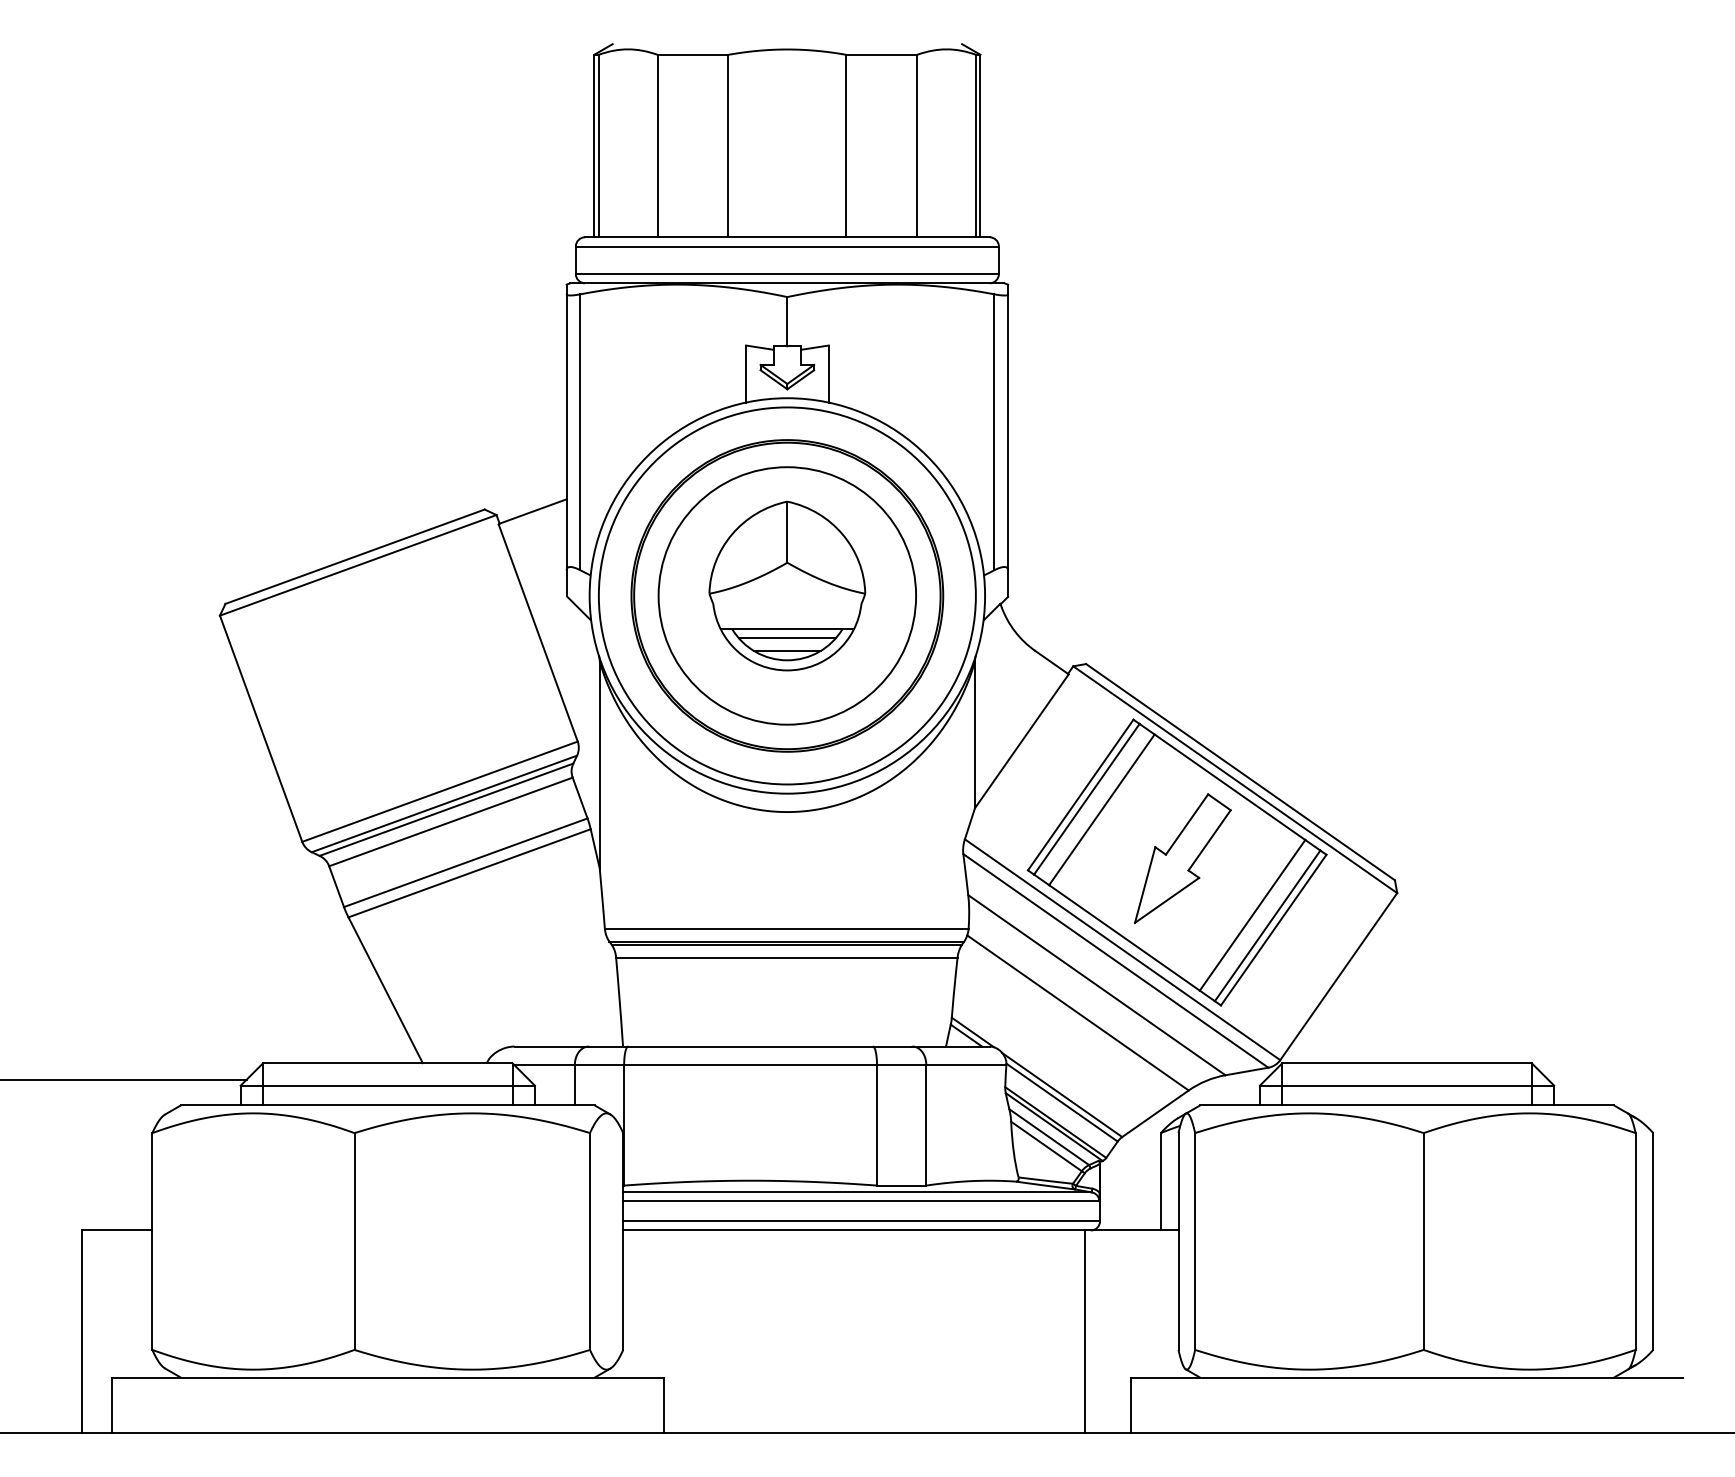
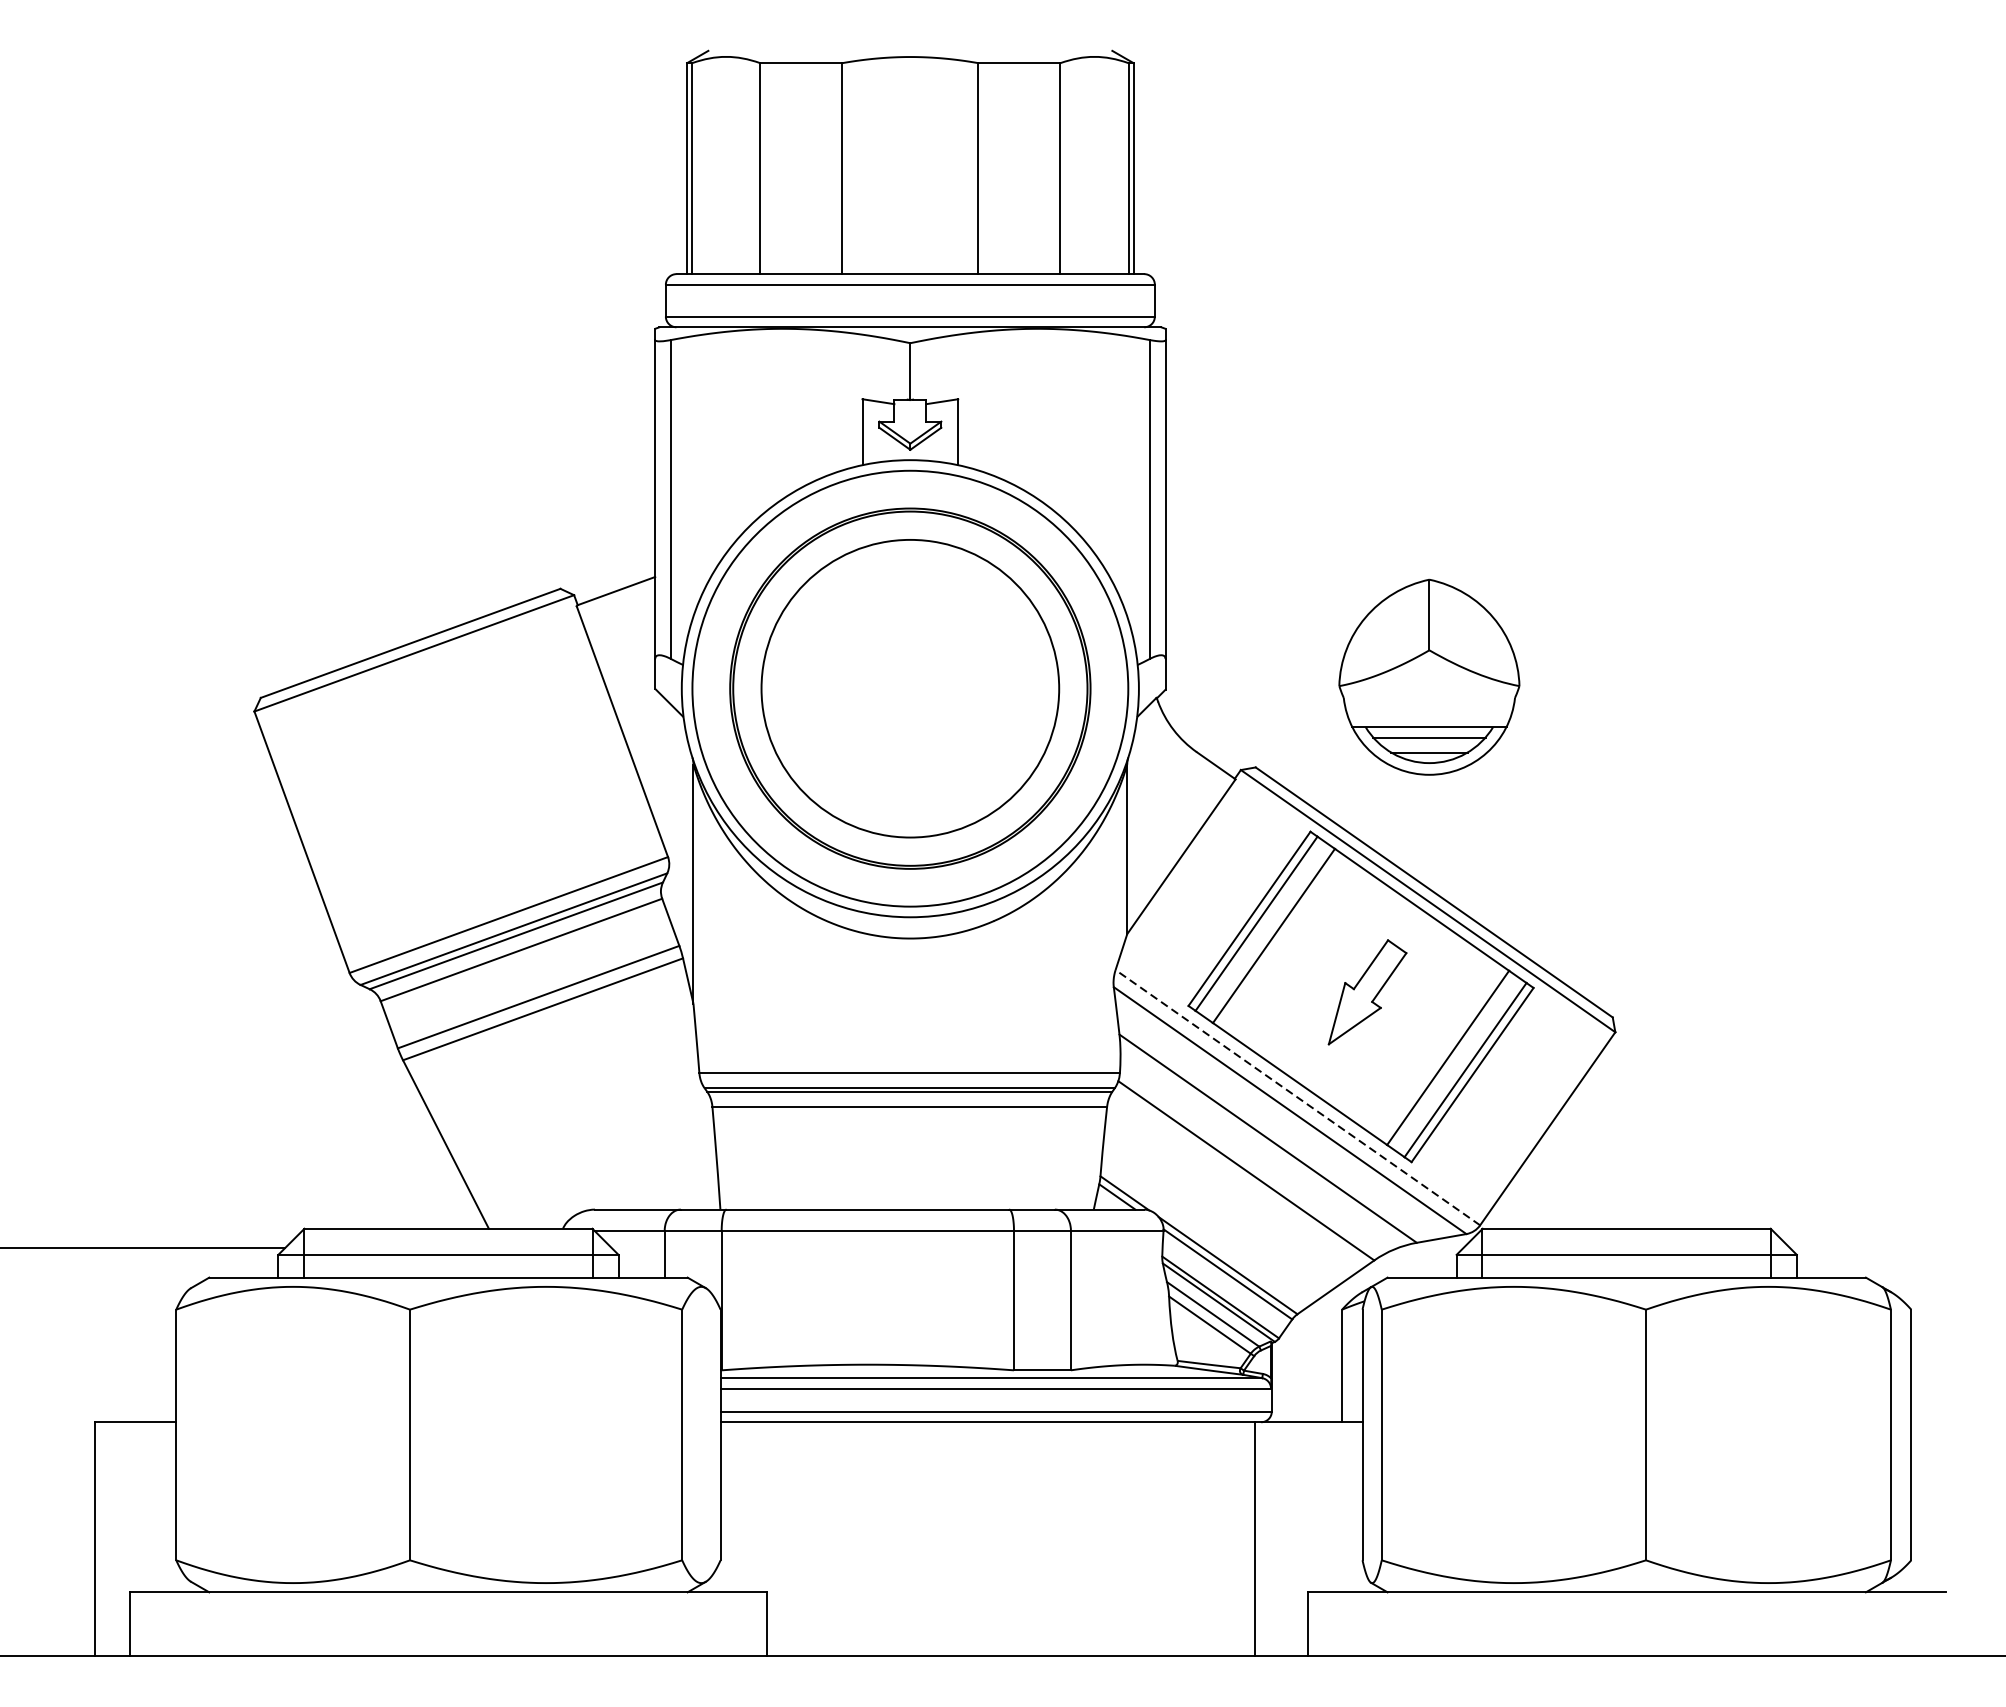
part: (787, 585) -> (1429, 676), moved
part: (1182, 858) -> (1367, 992), size x0.7
line: (1122, 949) -> (1297, 1097), solid -> dashed

